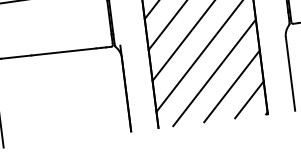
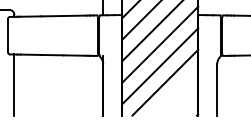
line: (231, 86) -> (175, 93), removed
line: (248, 98) -> (186, 103), removed

